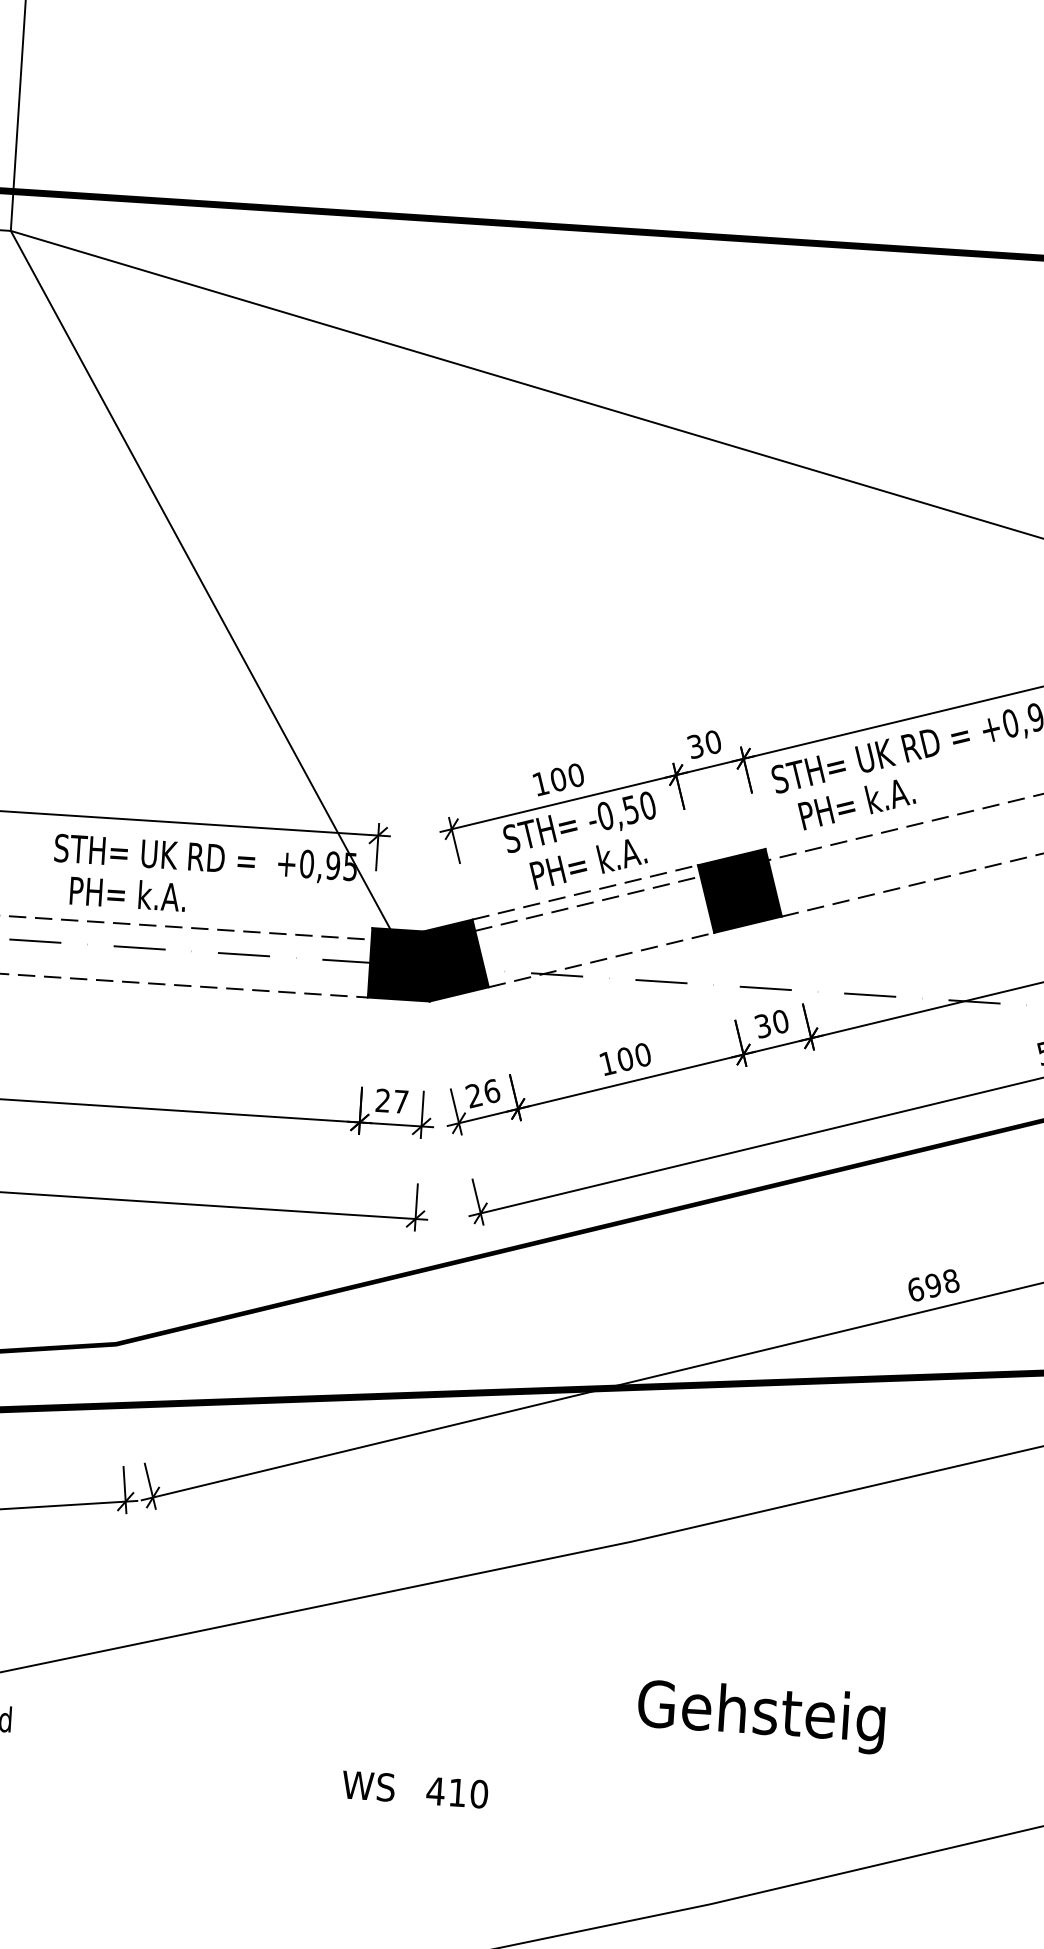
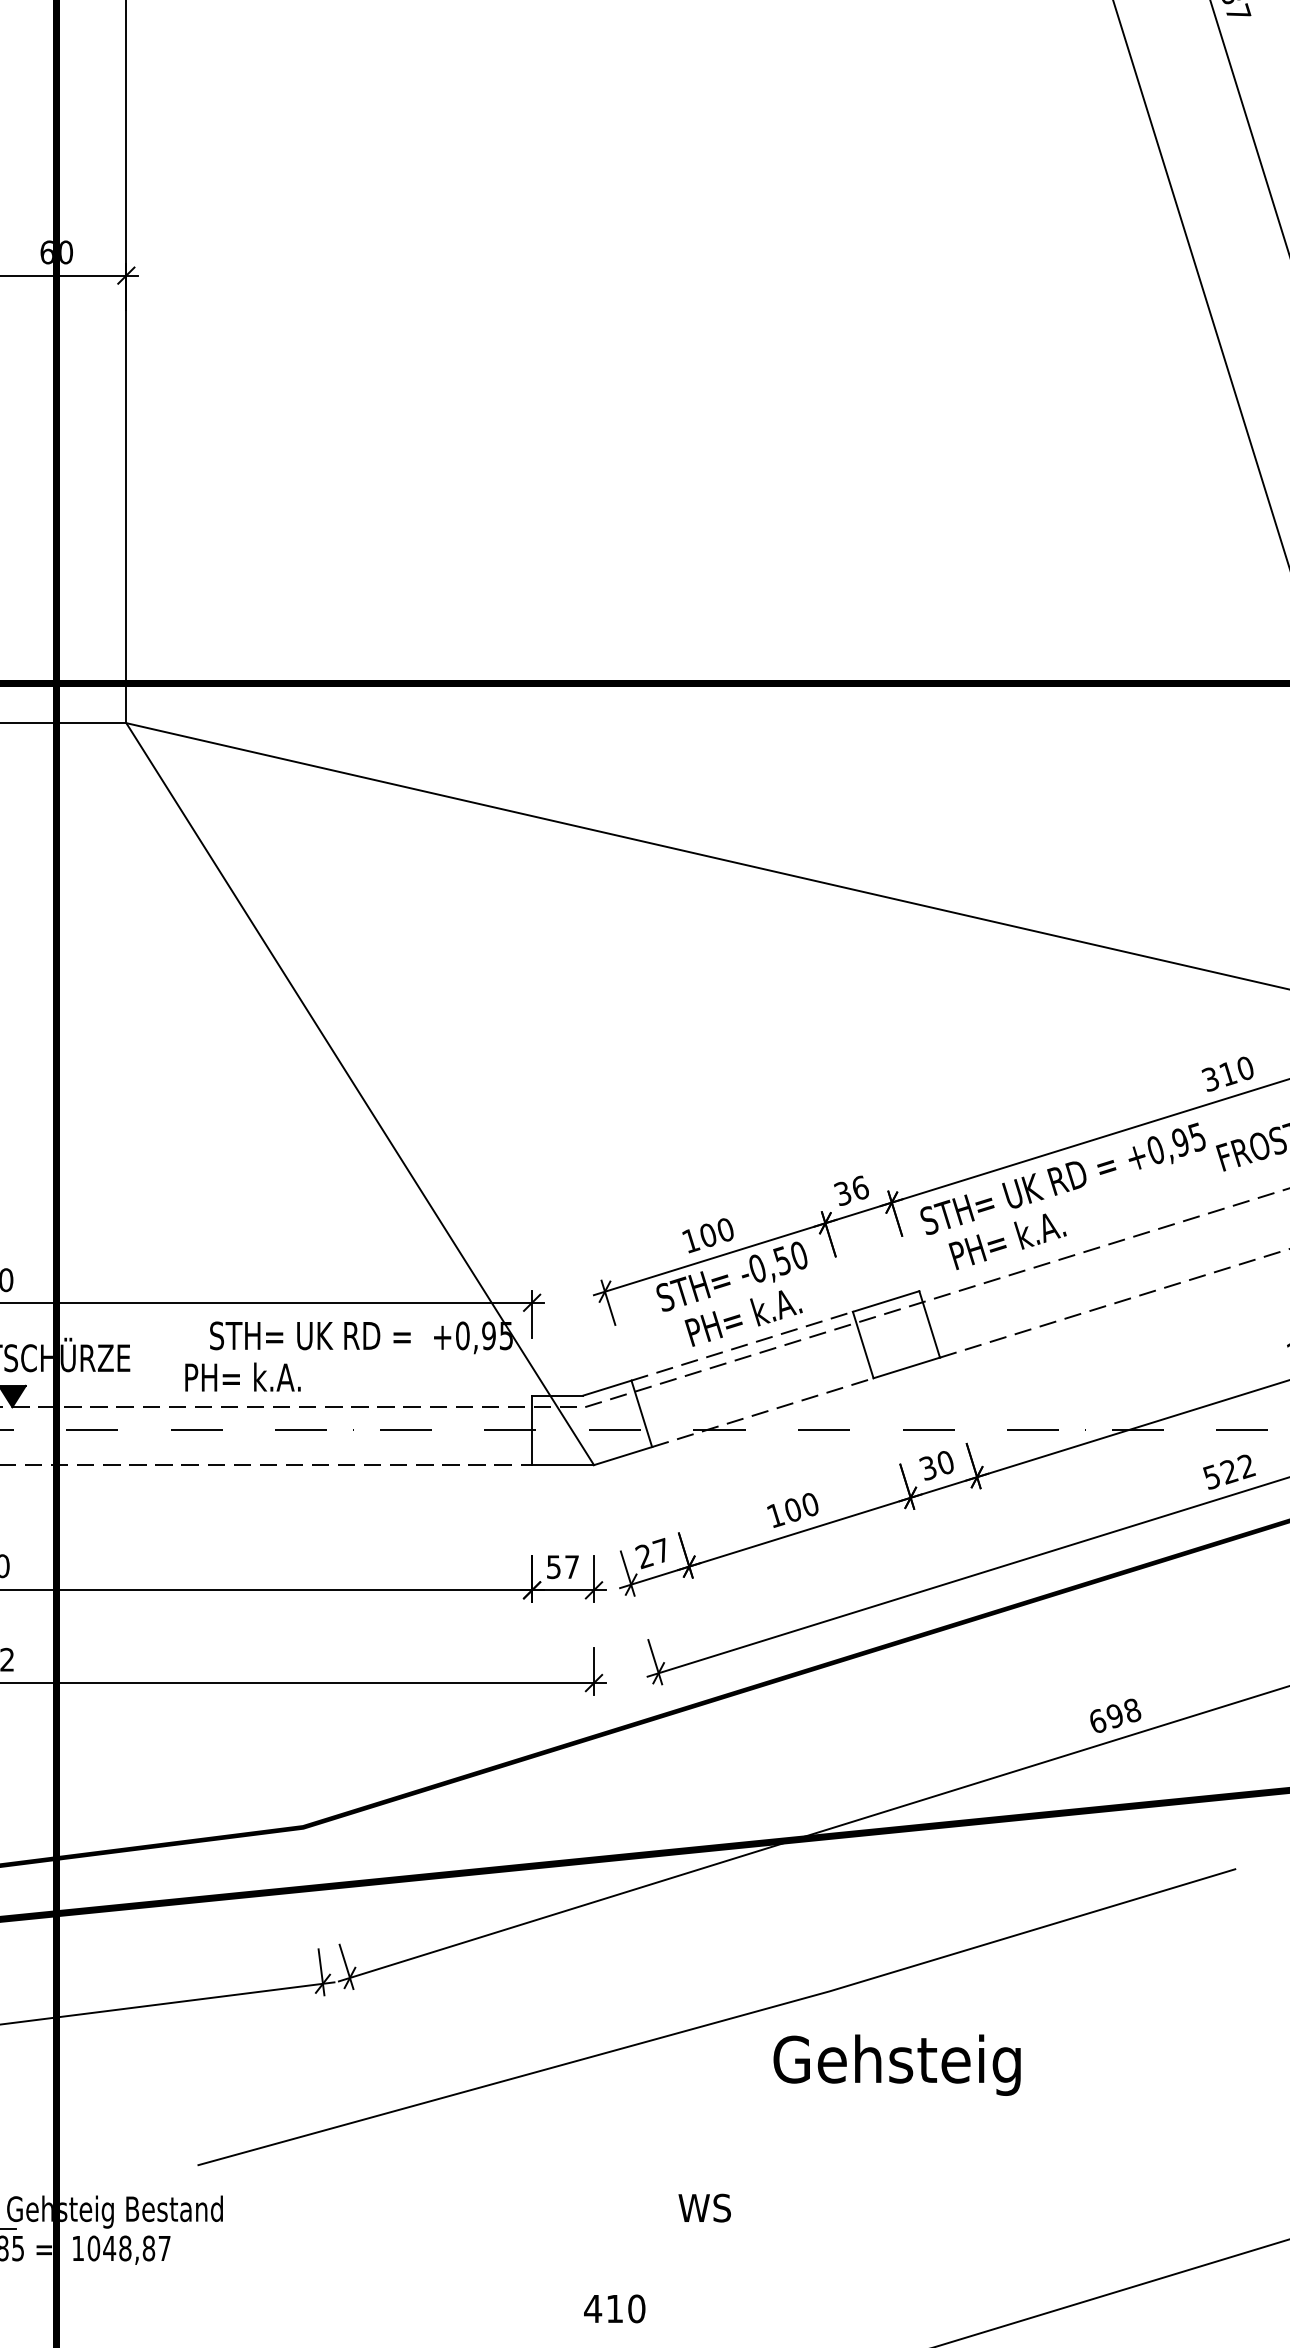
text: (713, 741) -> (860, 1187), 30 -> 36
fill: (738, 890) -> (895, 1334), removed
text: (127, 893) -> (242, 1376), moved
fill: (430, 958) -> (592, 1422), removed
text: (491, 1090) -> (661, 1549), 26 -> 27
text: (382, 1101) -> (553, 1567), 27 -> 57
text: (760, 1715) -> (896, 2064), moved
text: (368, 1785) -> (704, 2207), moved
text: (457, 1792) -> (614, 2308), moved

